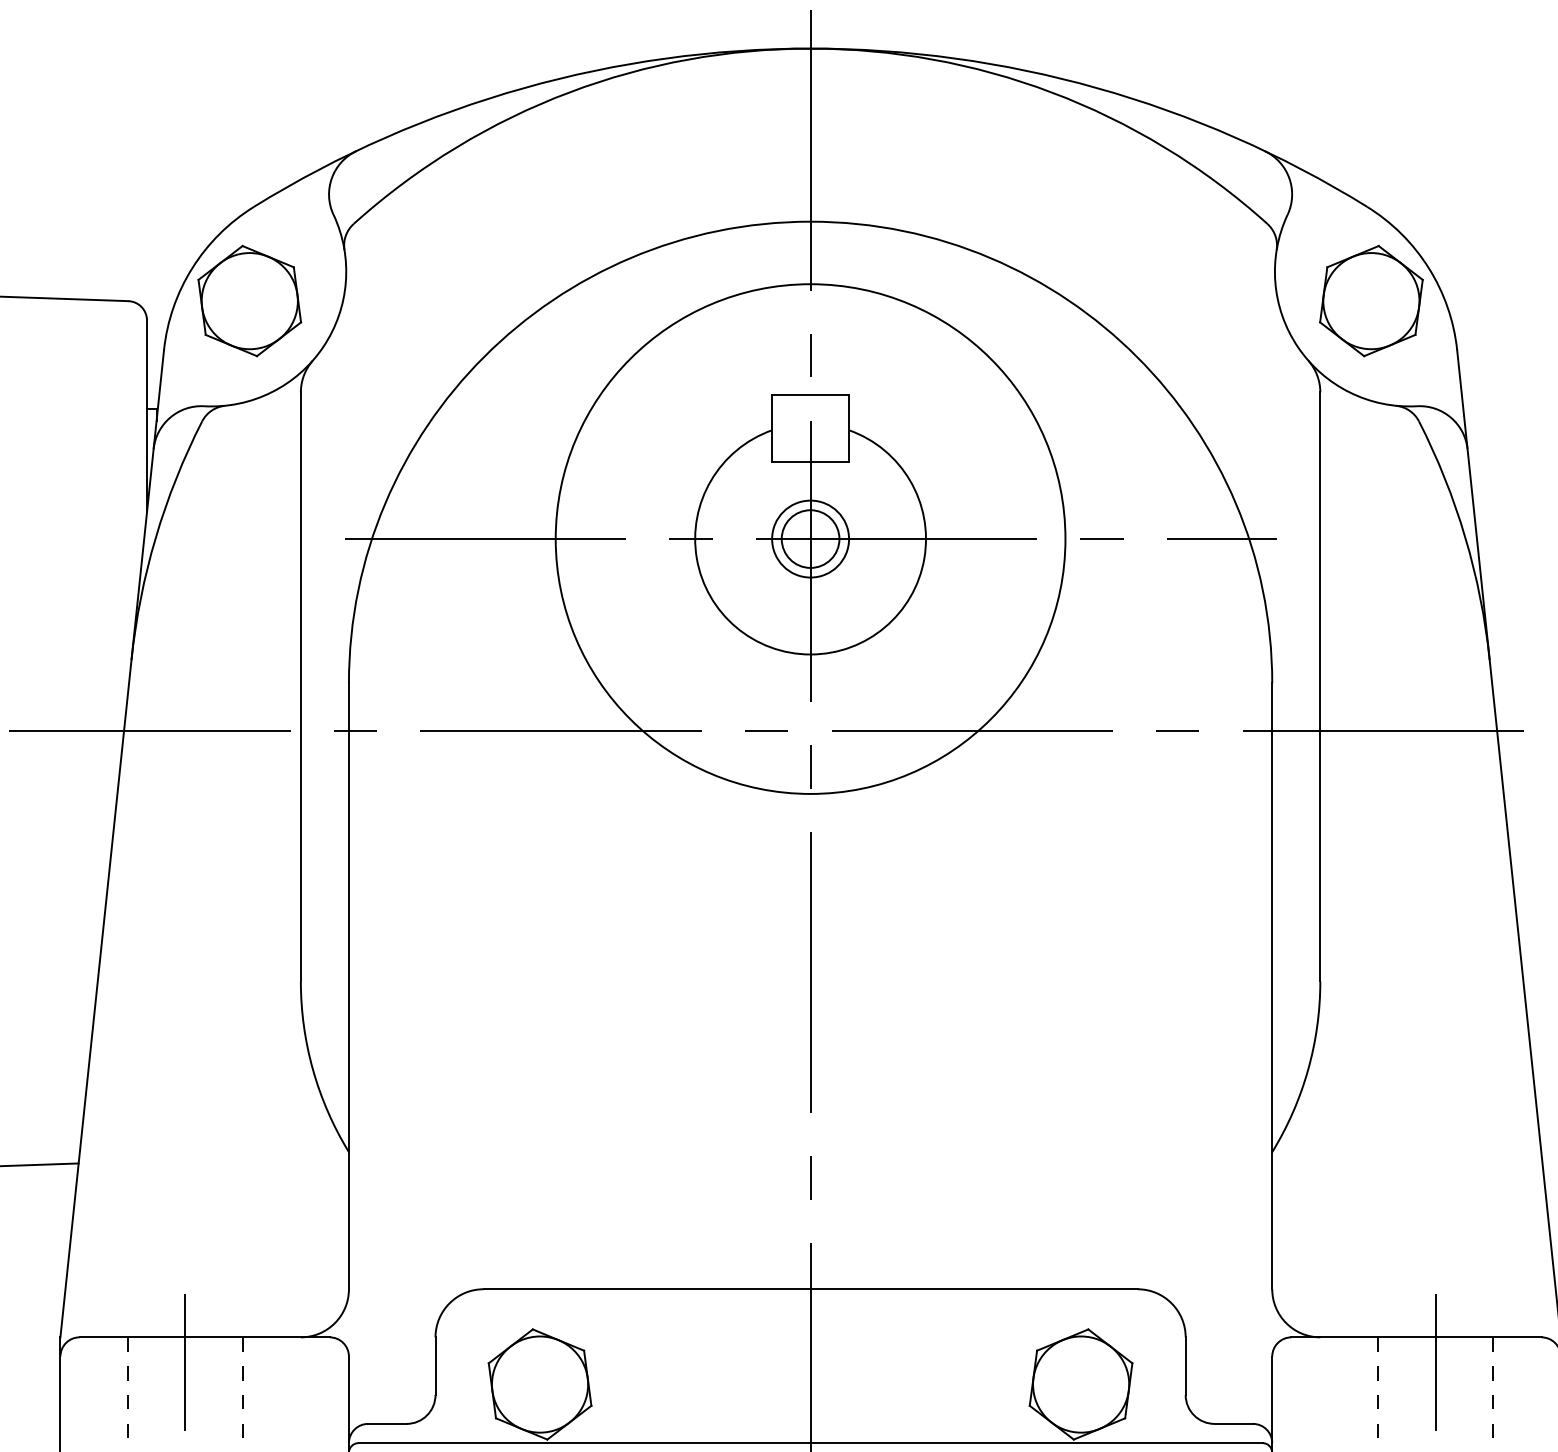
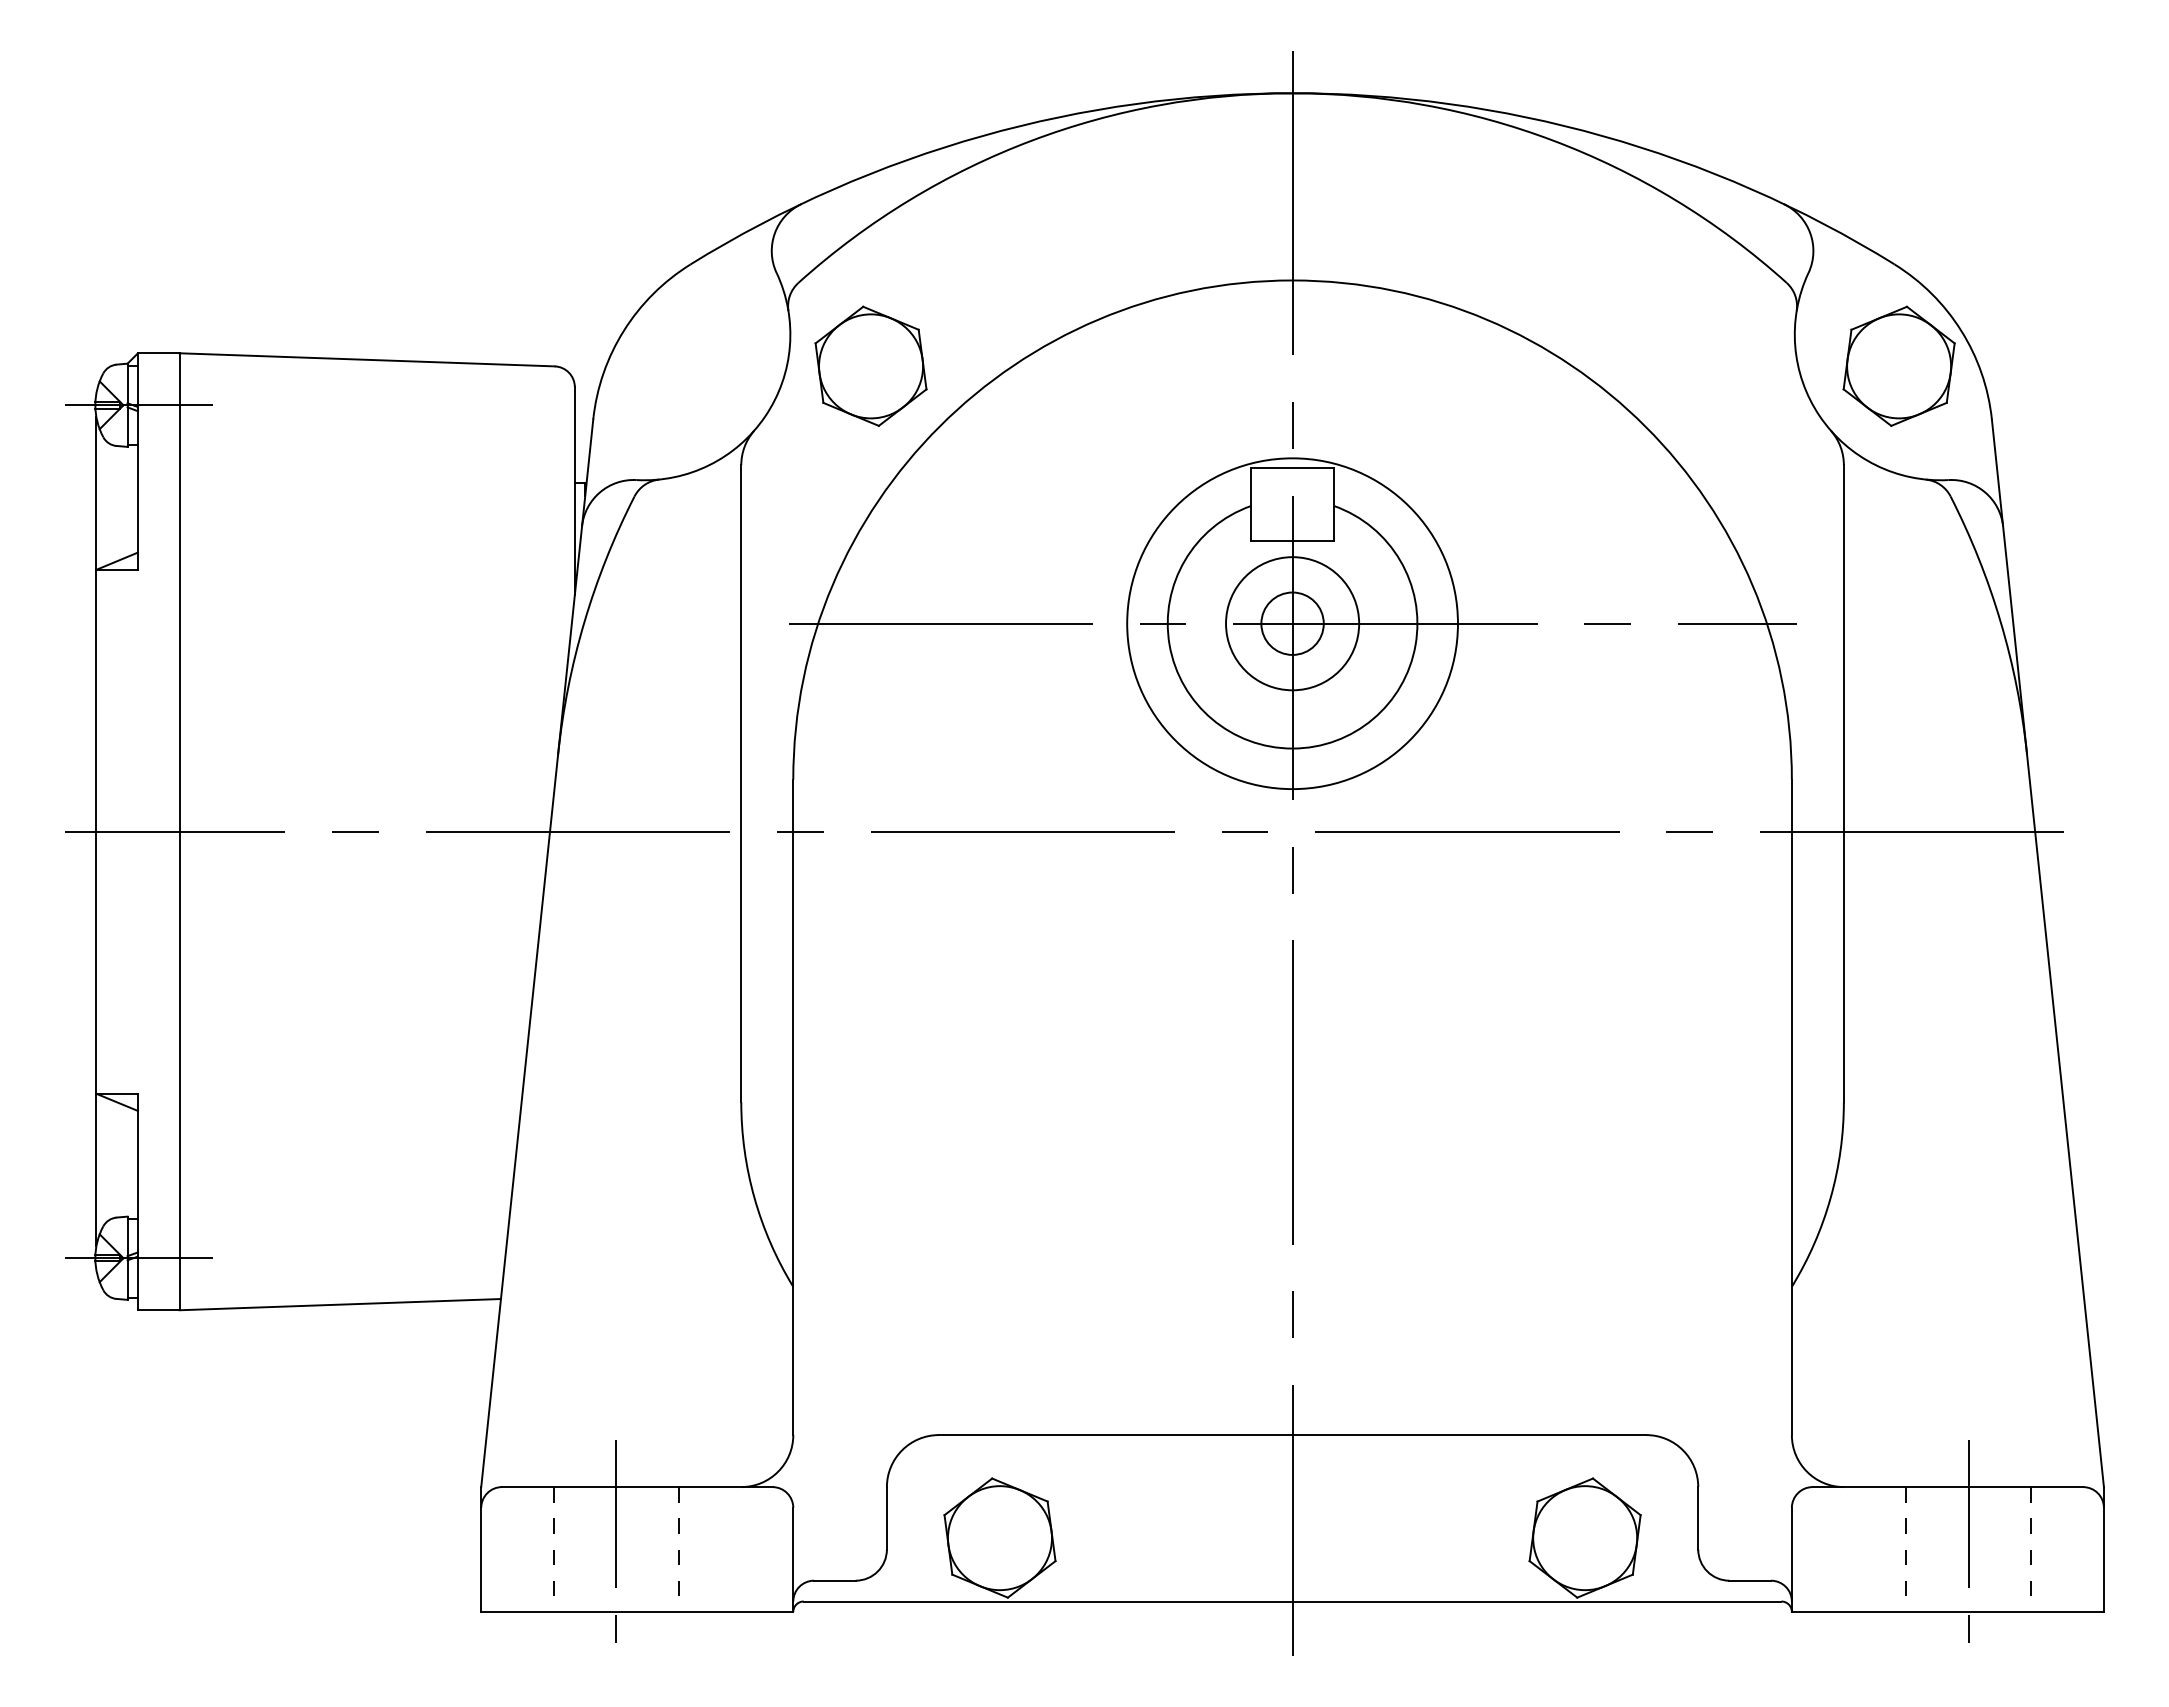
part: (249, 300) -> (870, 365), moved
circle: (810, 538) -> (1292, 623), size x0.6
circle: (810, 538) -> (1292, 623), size x1.6

